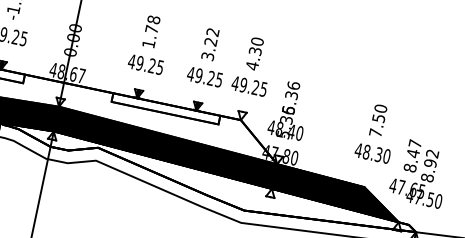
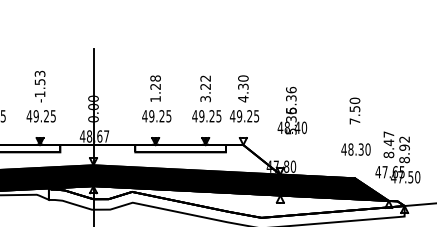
text: (151, 29) -> (155, 86), 1.78 -> 1.28
text: (290, 110) -> (292, 110), moved
text: (377, 119) -> (354, 110), moved

